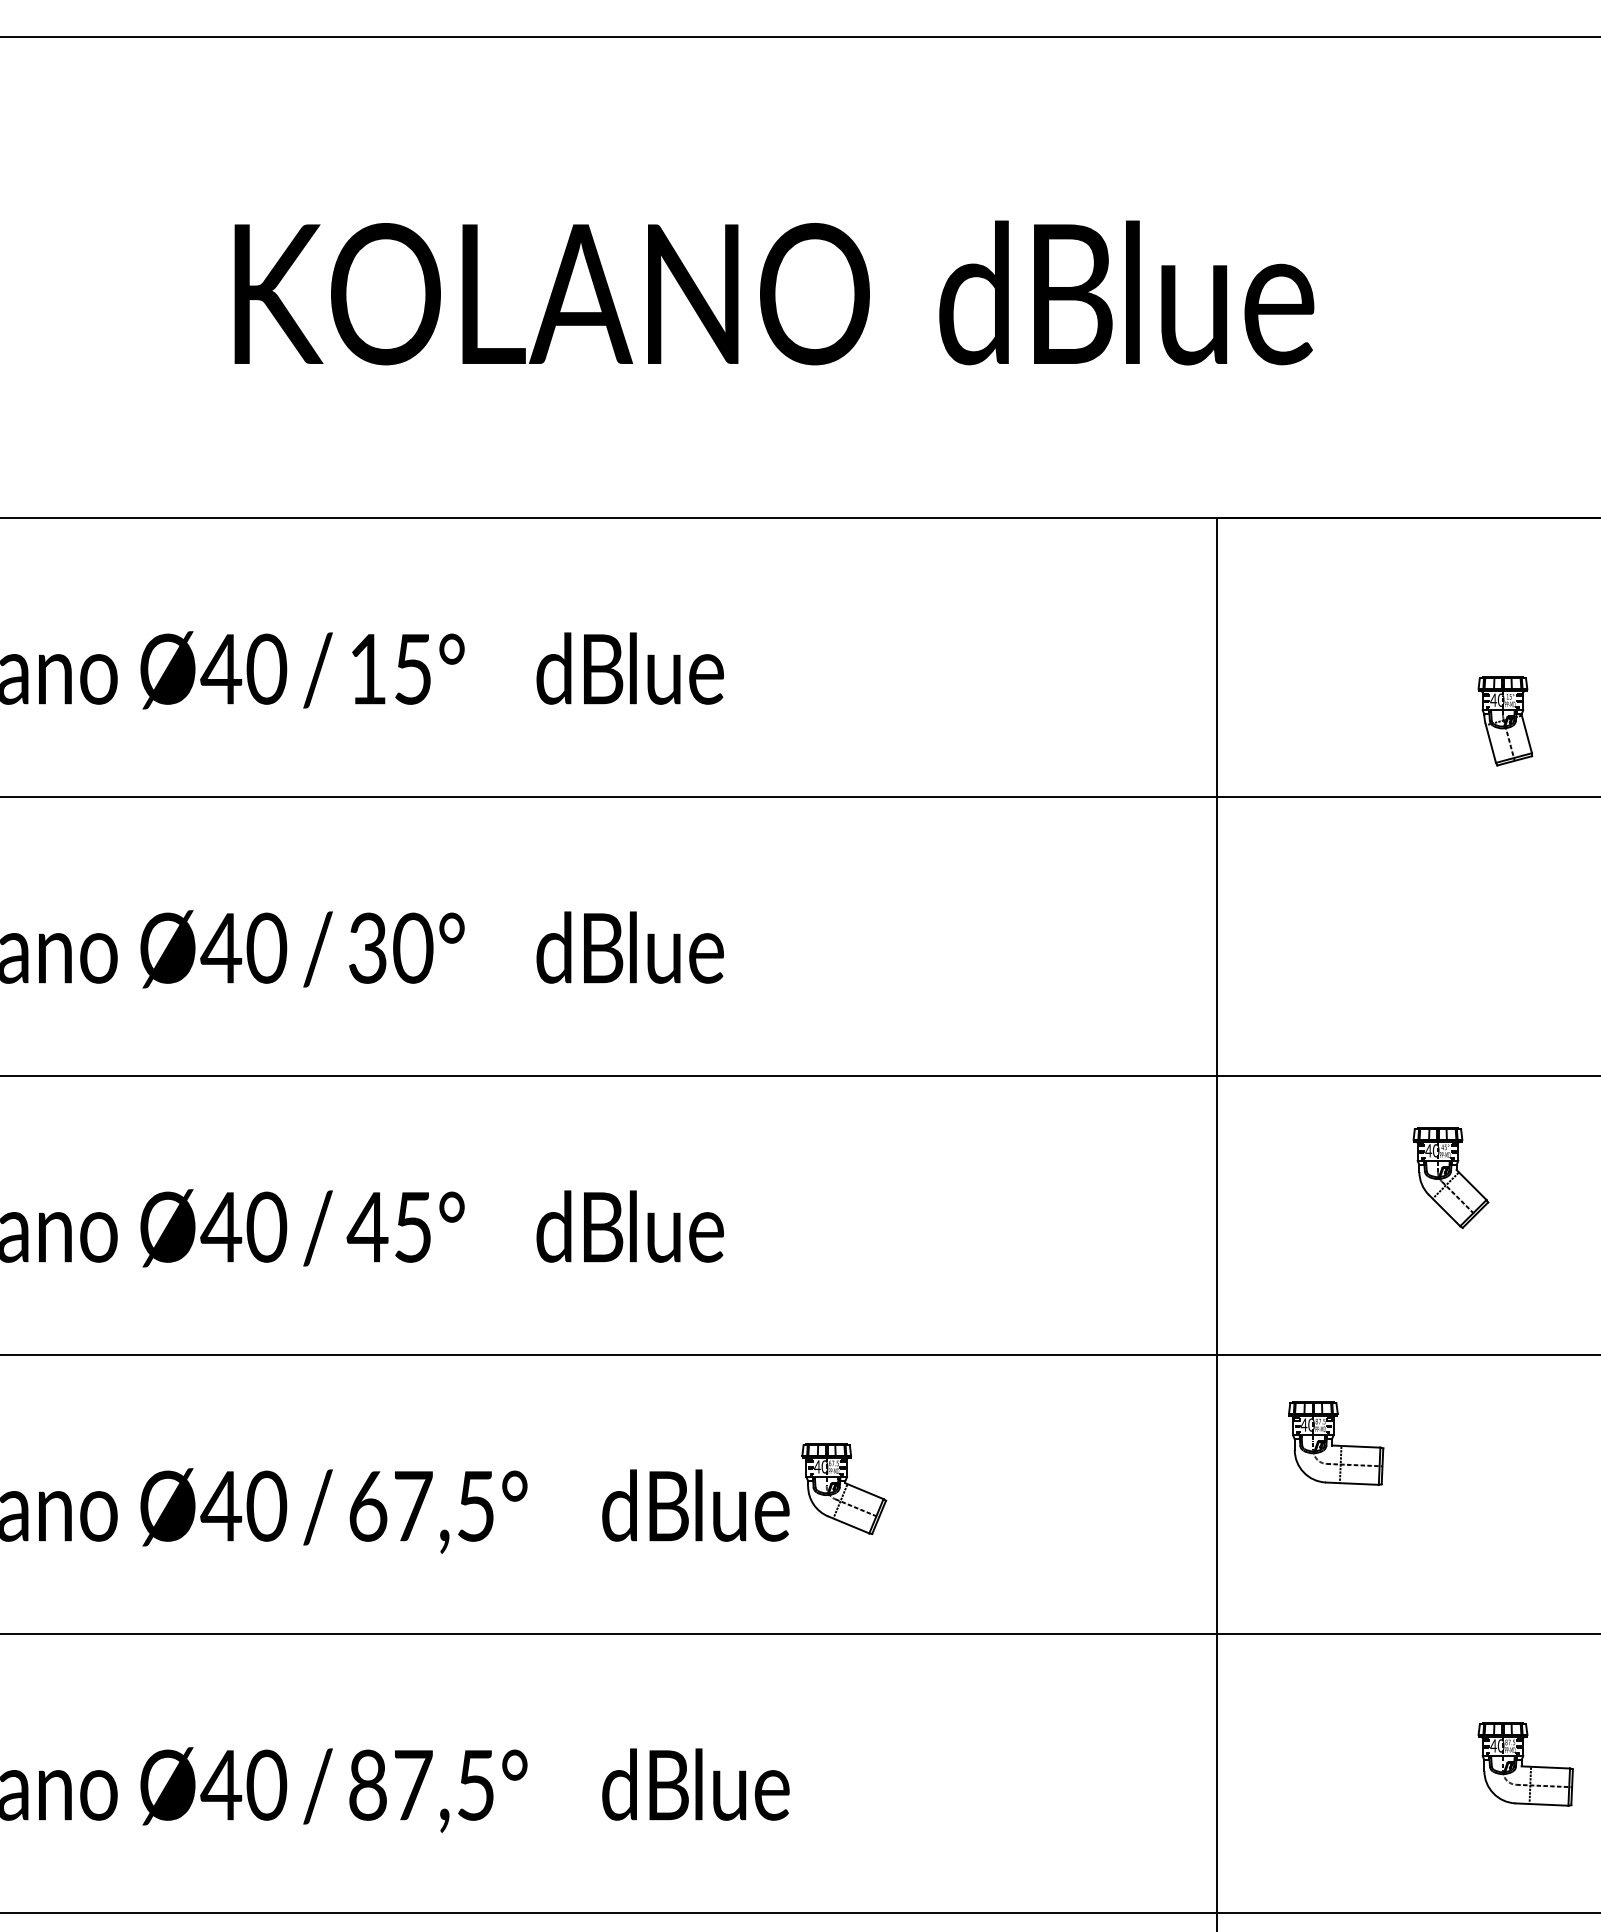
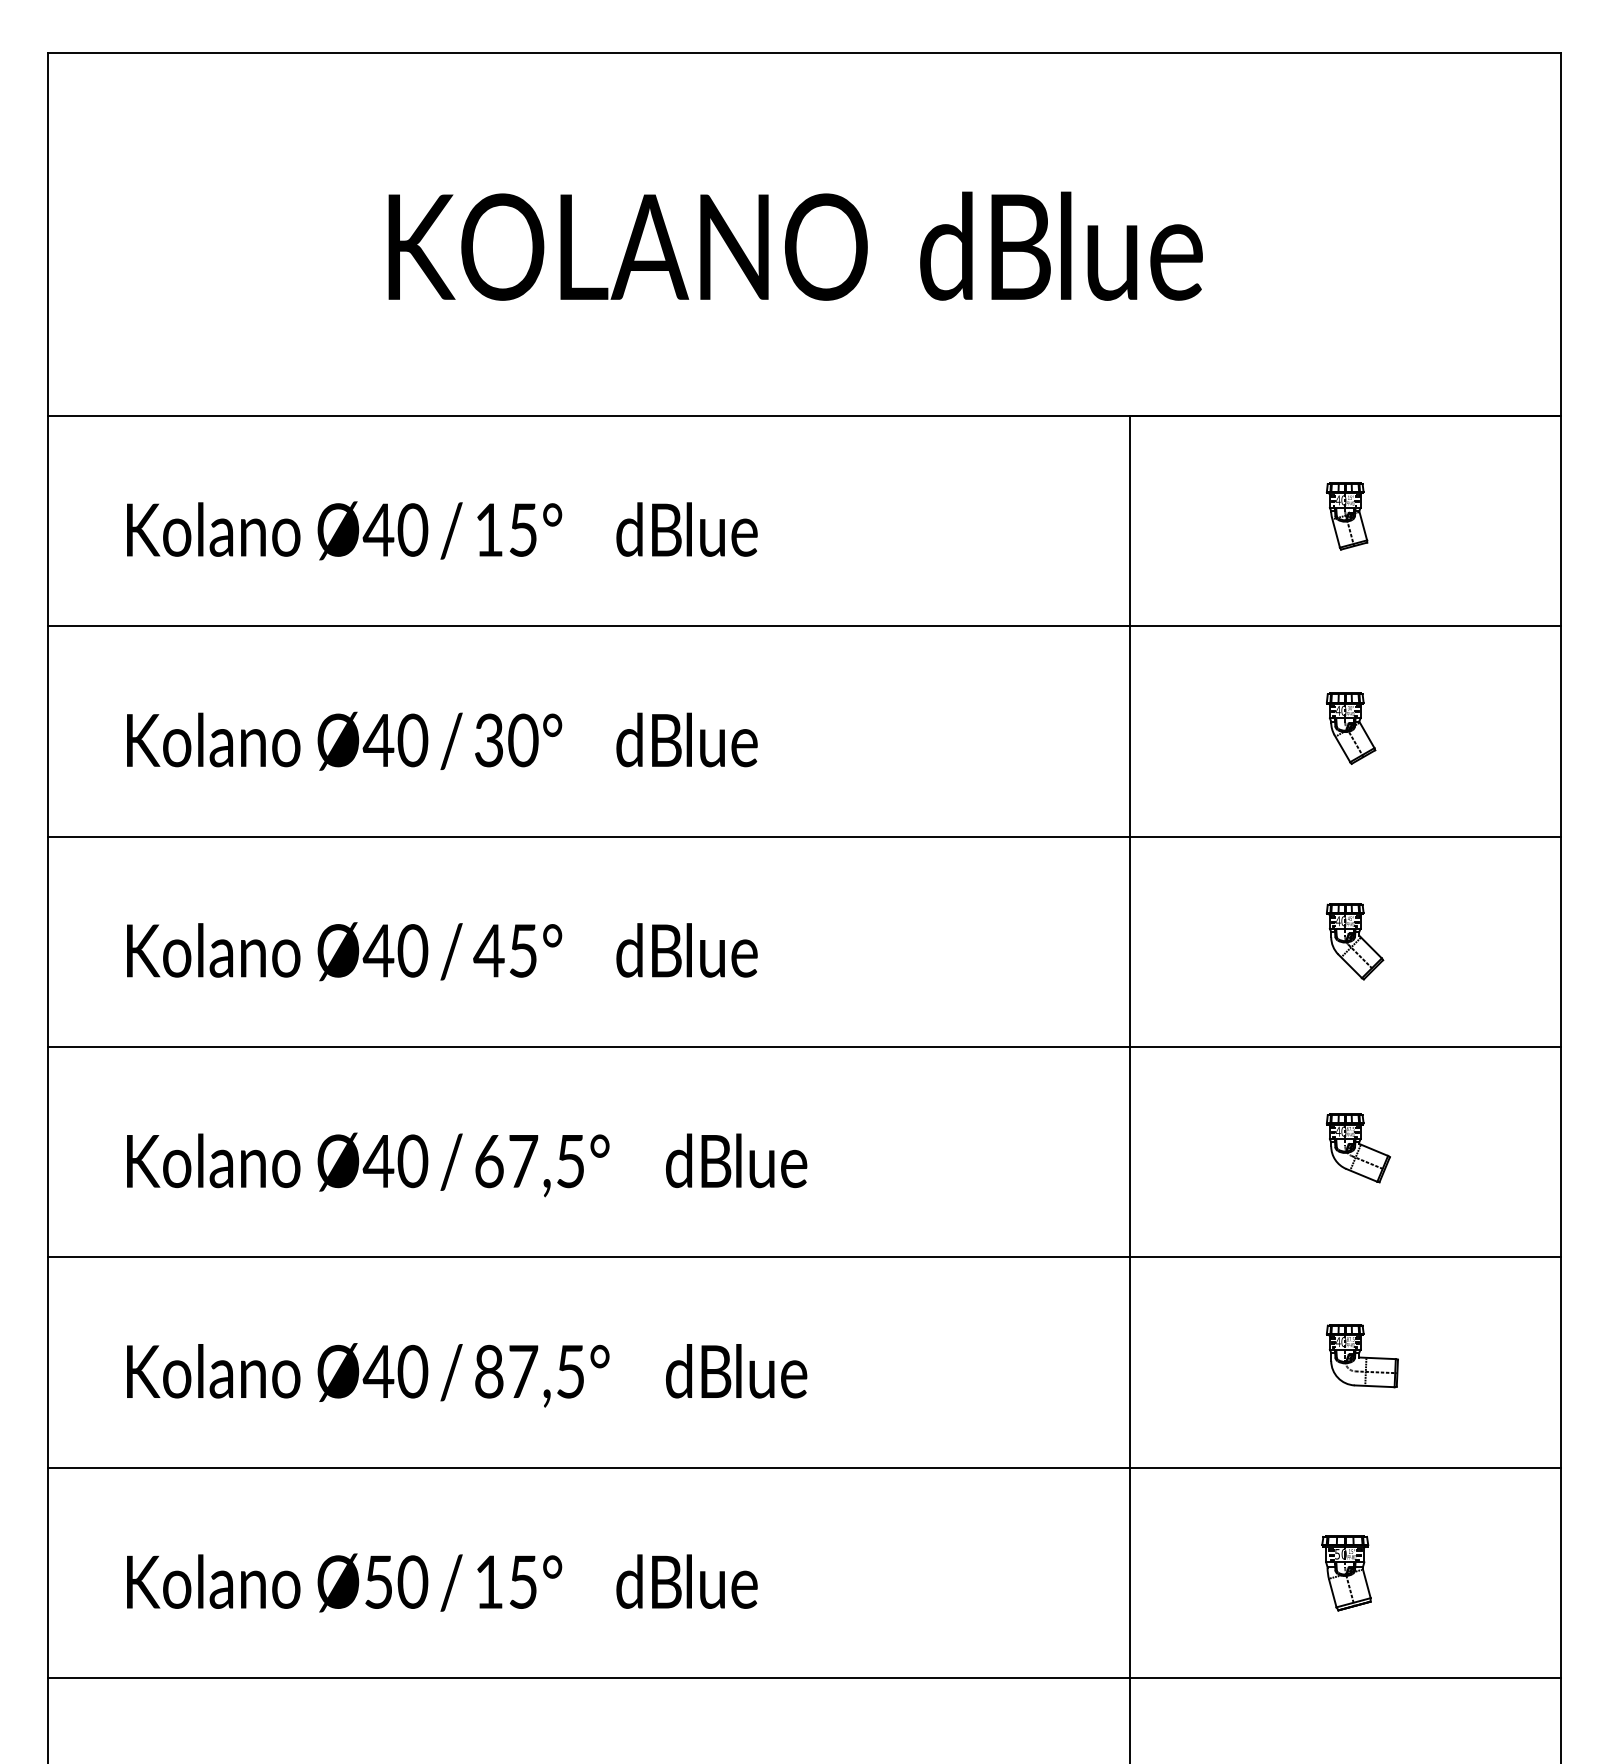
part: (1504, 721) -> (1346, 516), moved
part: (1511, 932) -> (1351, 728), added
part: (1450, 1177) -> (1354, 941), moved
part: (1336, 1444) -> (1219, 1114), removed
part: (844, 1489) -> (1358, 1148), moved

